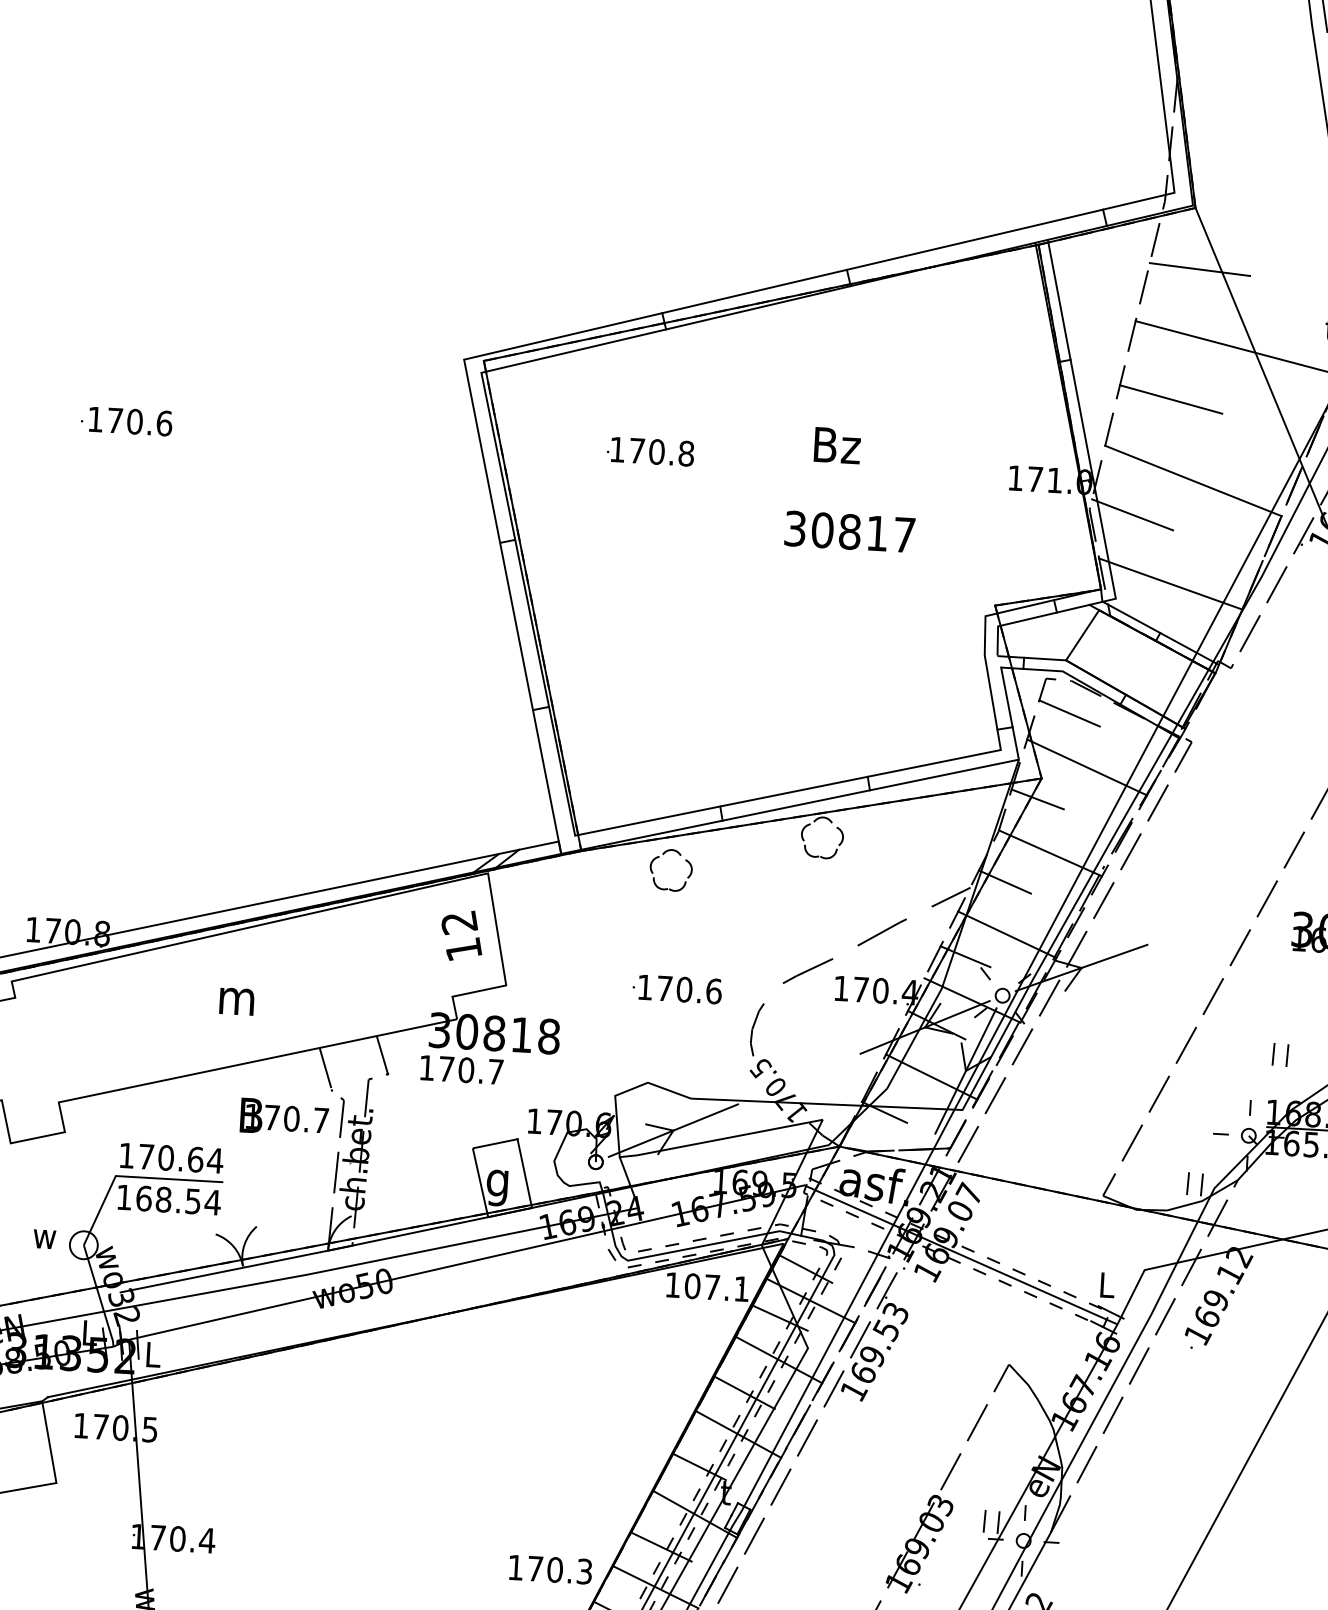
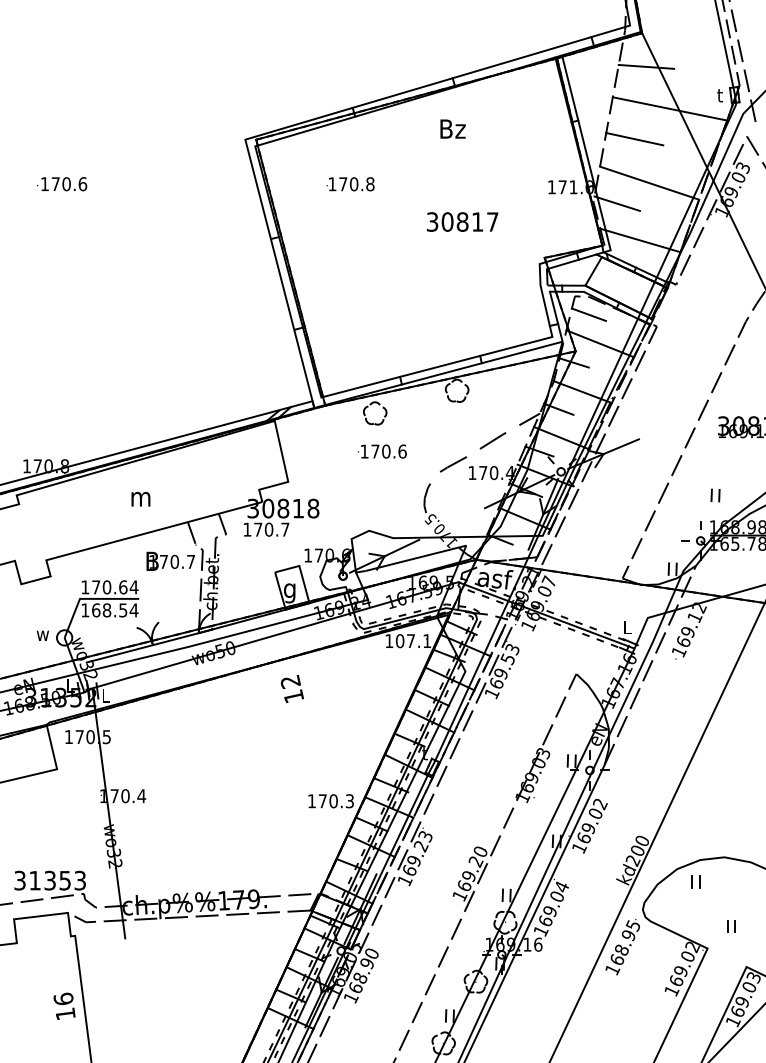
text: (836, 444) -> (452, 128), moved
text: (462, 934) -> (292, 688), moved
text: (675, 989) -> (381, 451), moved

